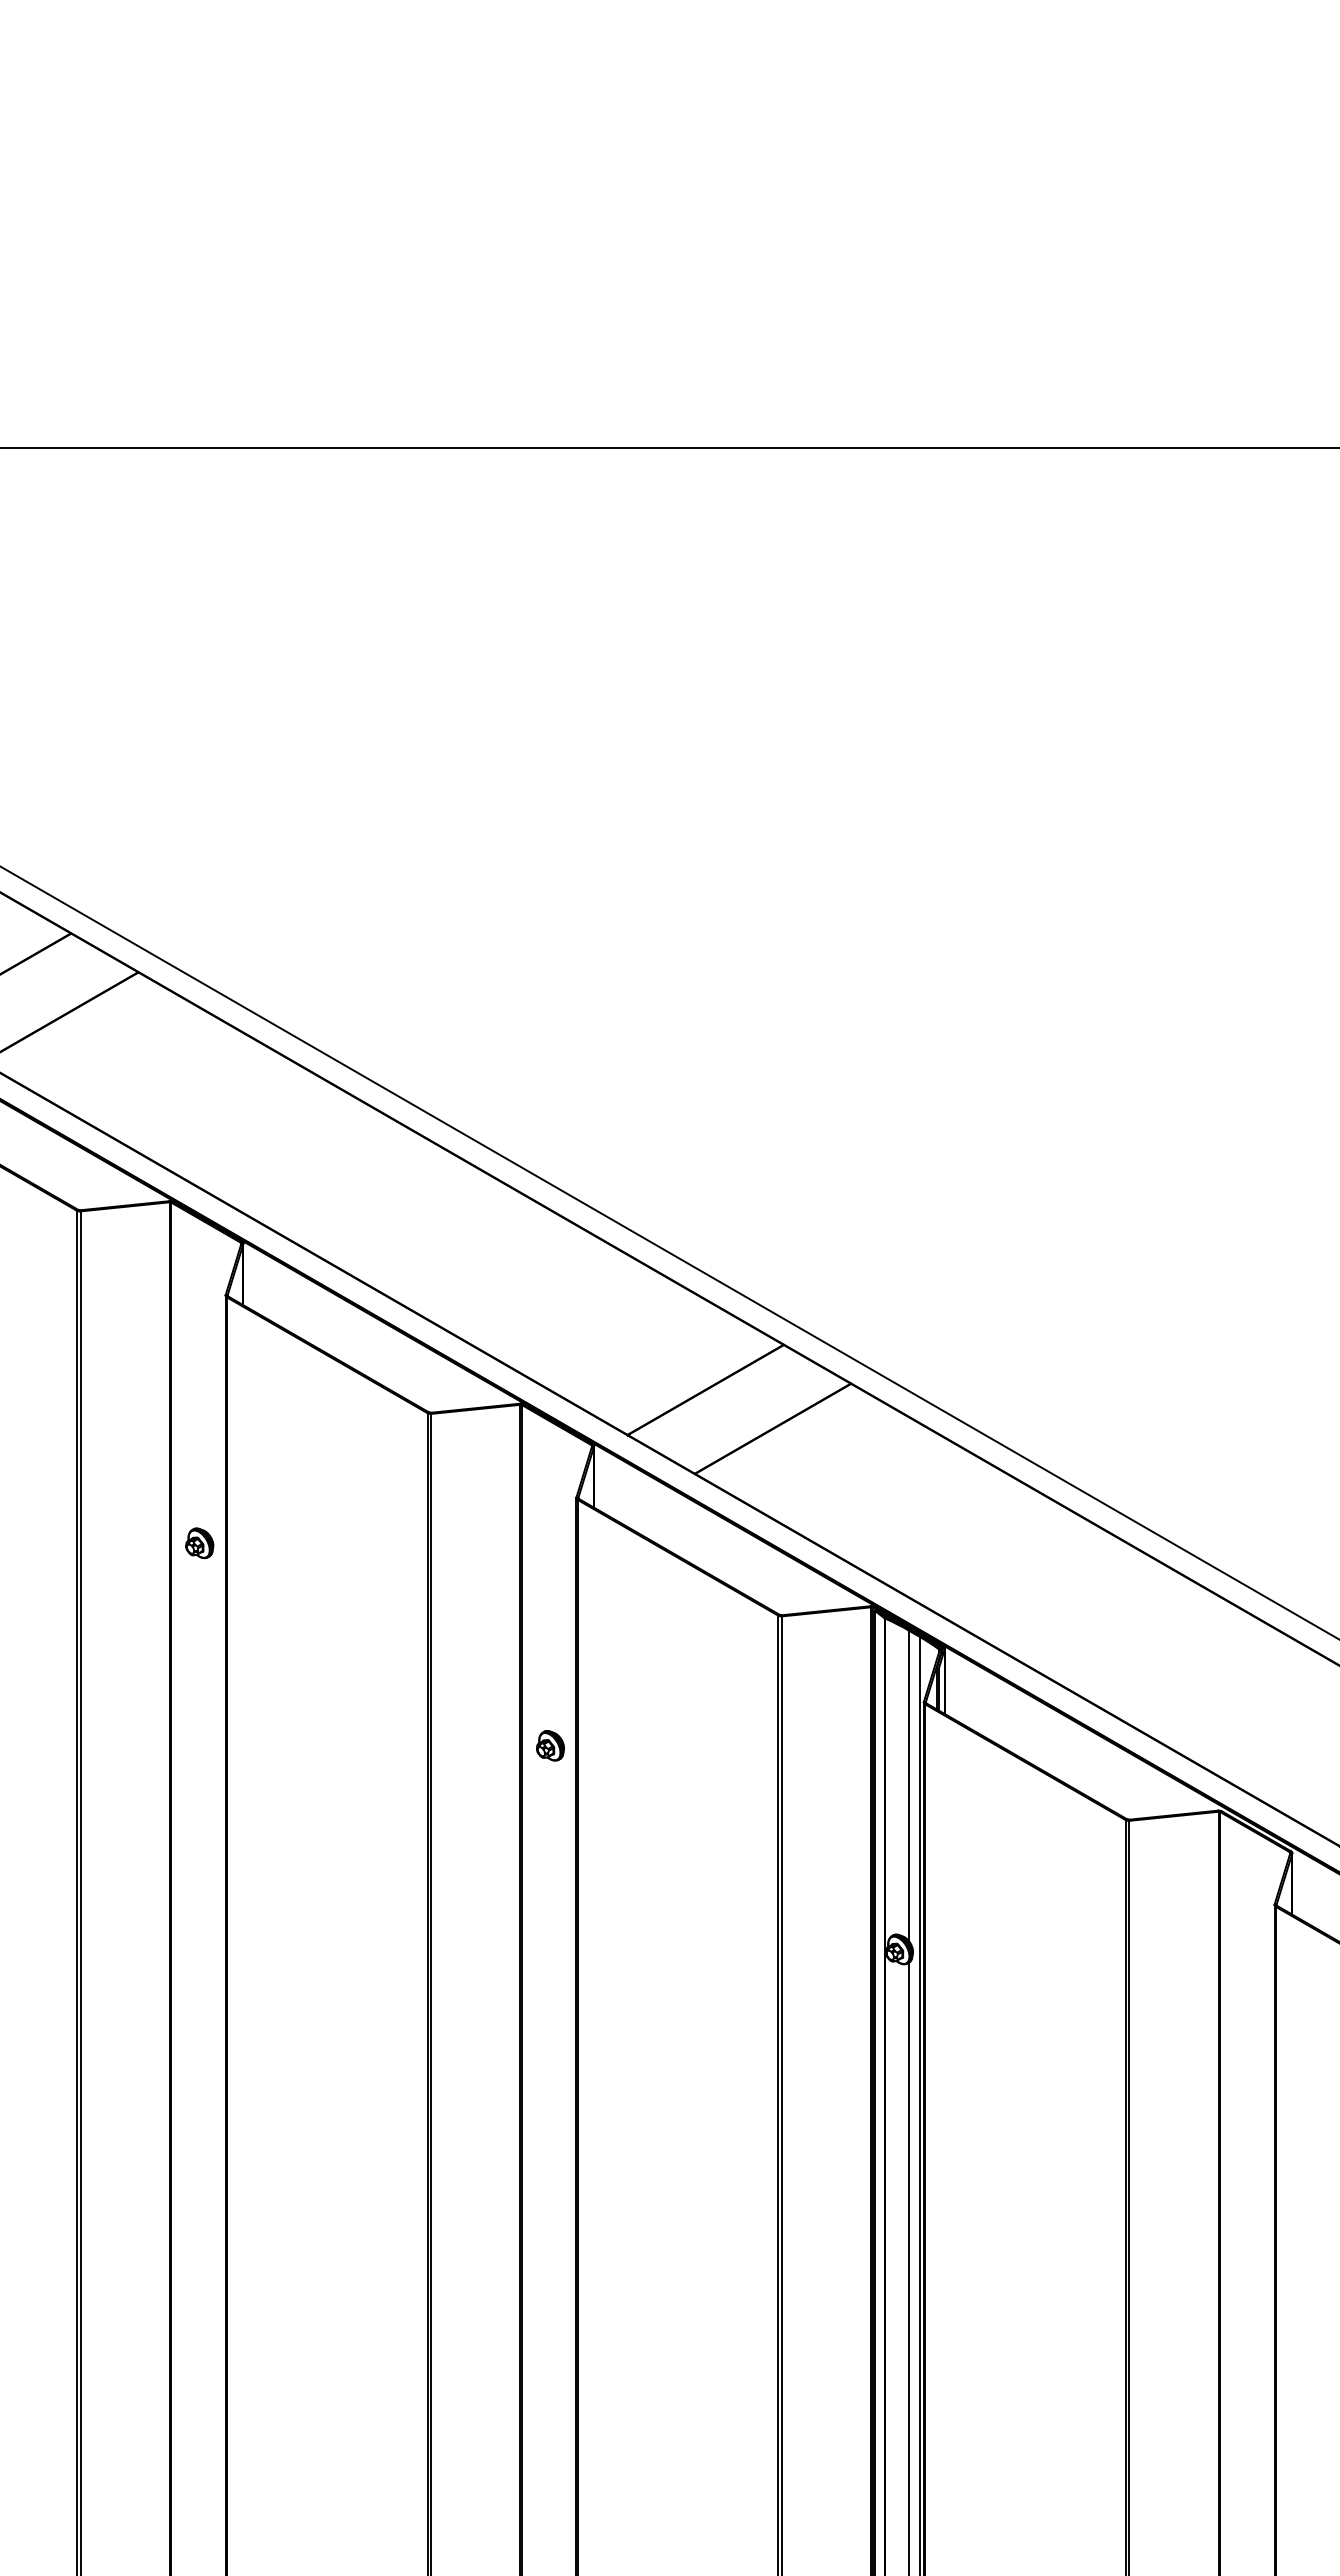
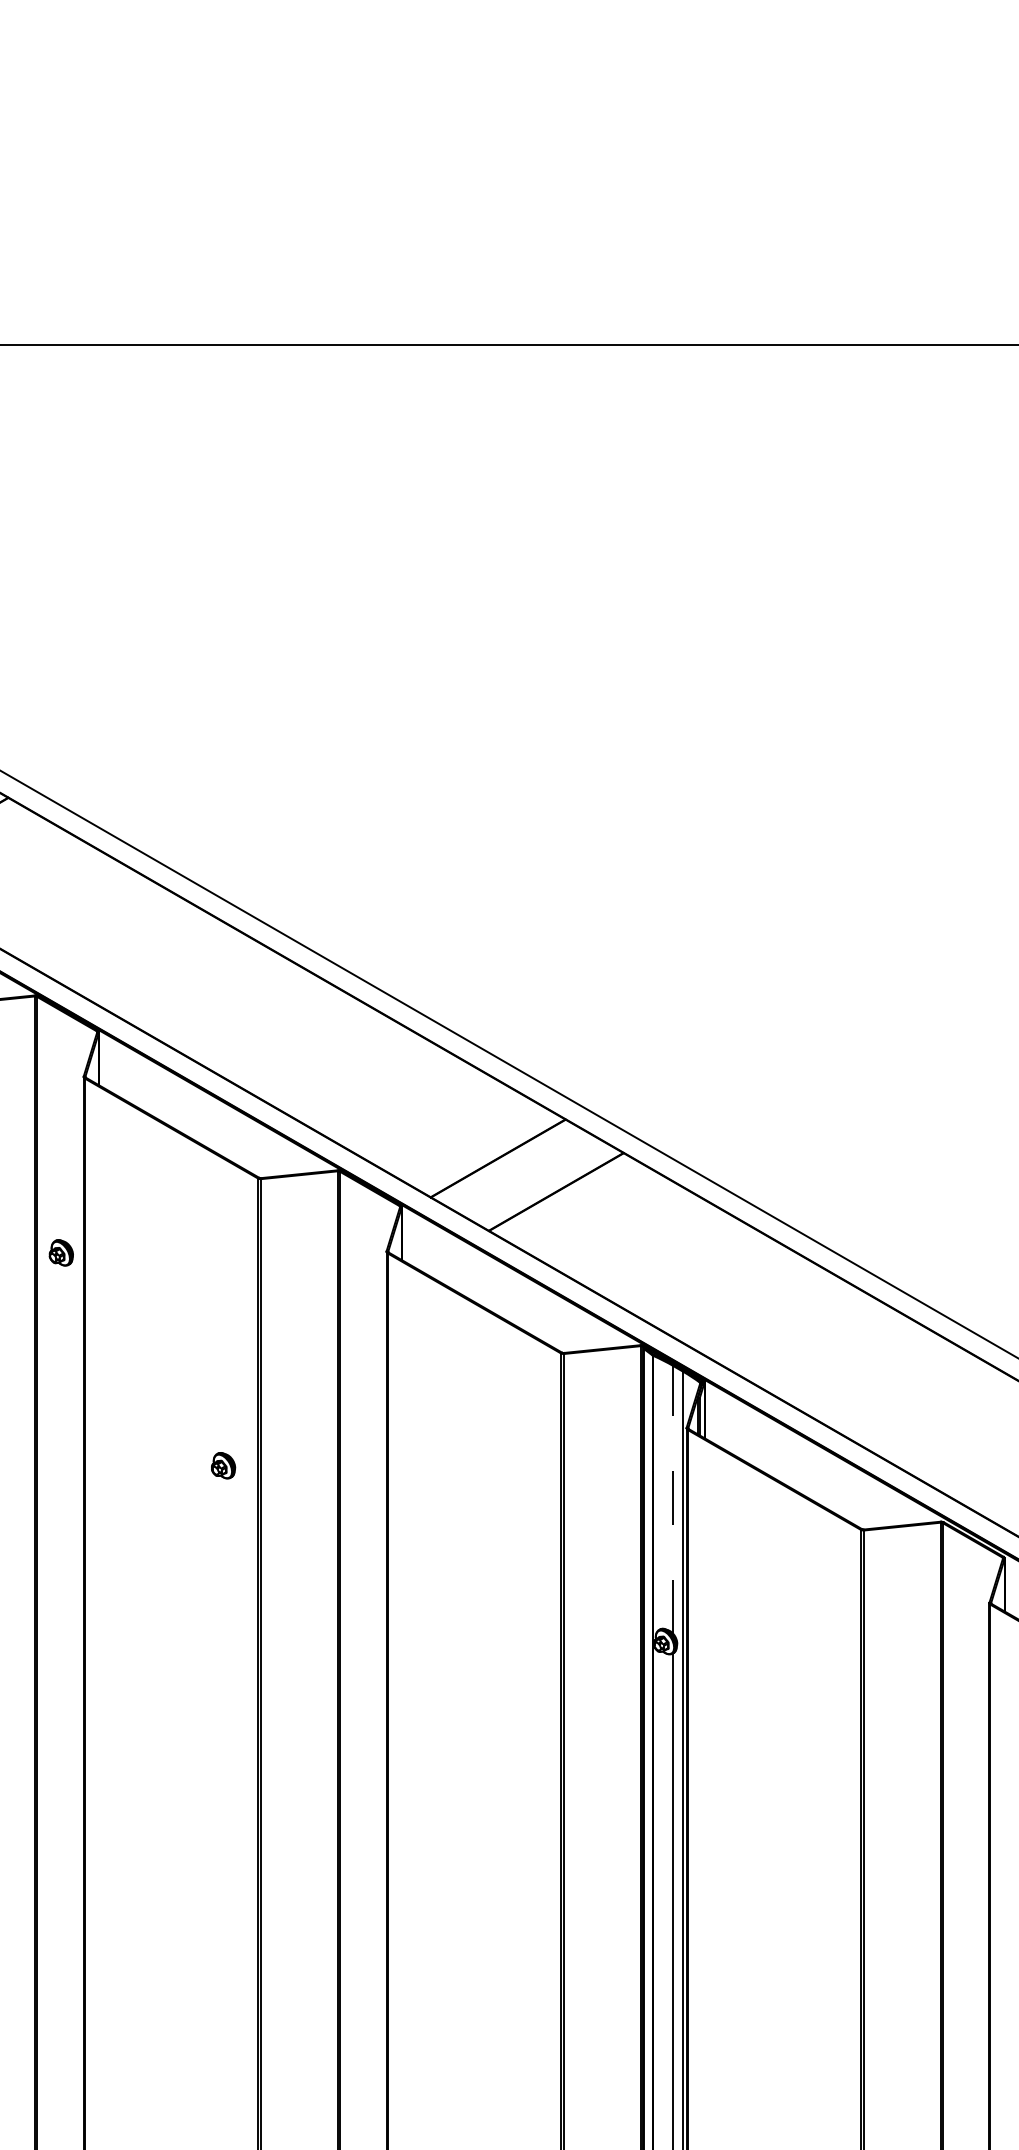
part: (199, 1543) -> (61, 1253), moved
part: (550, 1745) -> (223, 1465), moved
line: (908, 1784) -> (673, 1499), solid -> dashed

